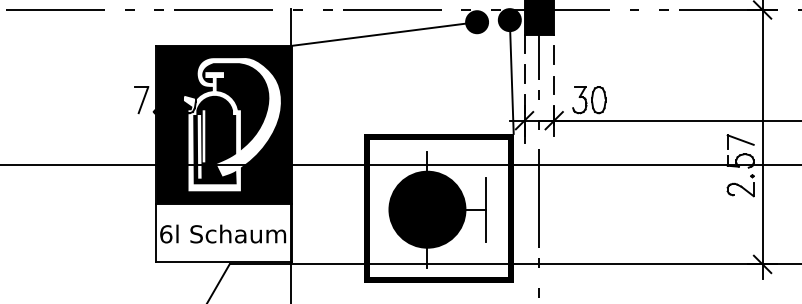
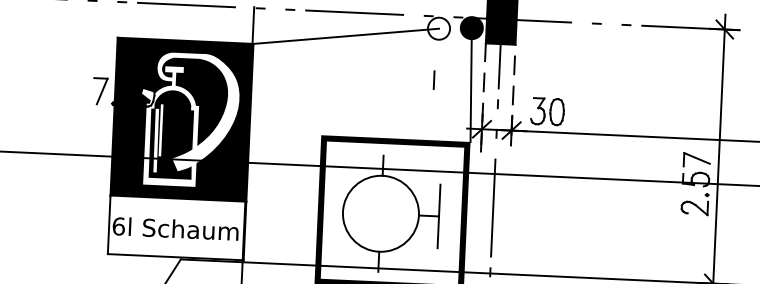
fill: (477, 22) -> (439, 29), removed
line: (474, 73) -> (434, 79), added
fill: (427, 209) -> (381, 213), removed

